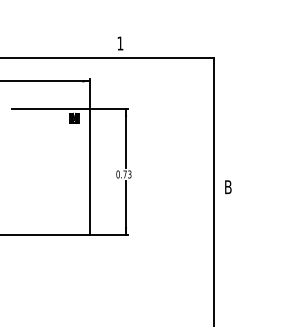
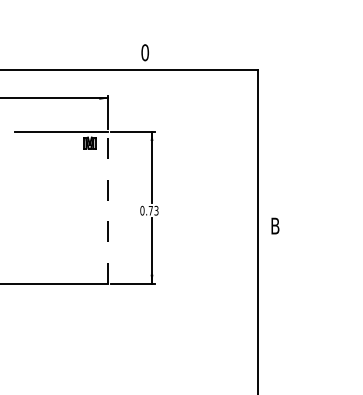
text: (120, 43) -> (145, 52), 1 -> 0
line: (89, 172) -> (107, 208), solid -> dashed

